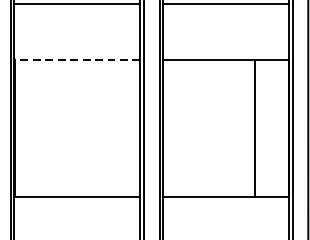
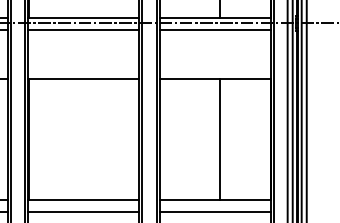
line: (77, 59) -> (83, 78), dashed -> solid
line: (254, 128) -> (219, 139), moved
line: (77, 210) -> (83, 212), added
line: (225, 210) -> (214, 212), added

